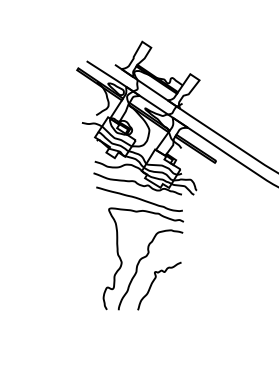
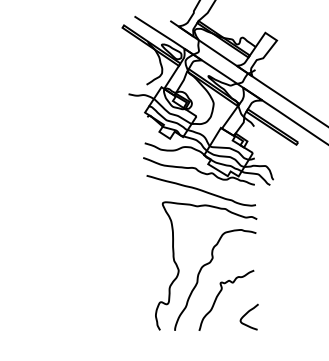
curve: (175, 297) -> (246, 314), added

